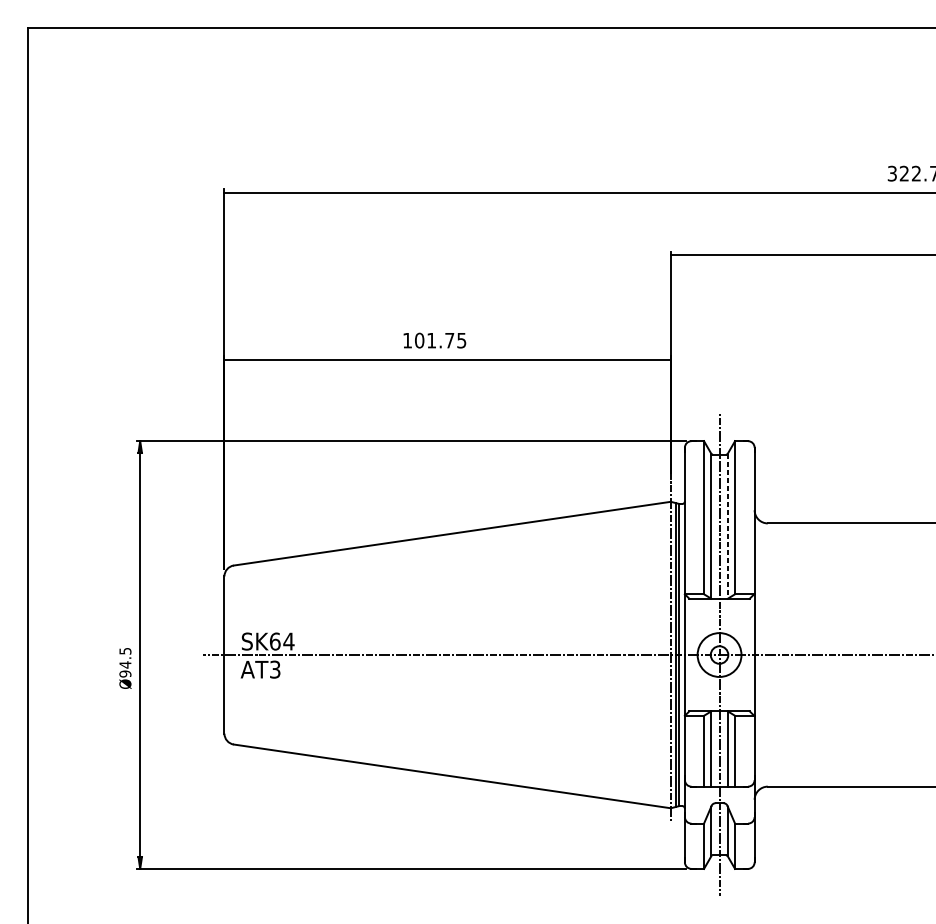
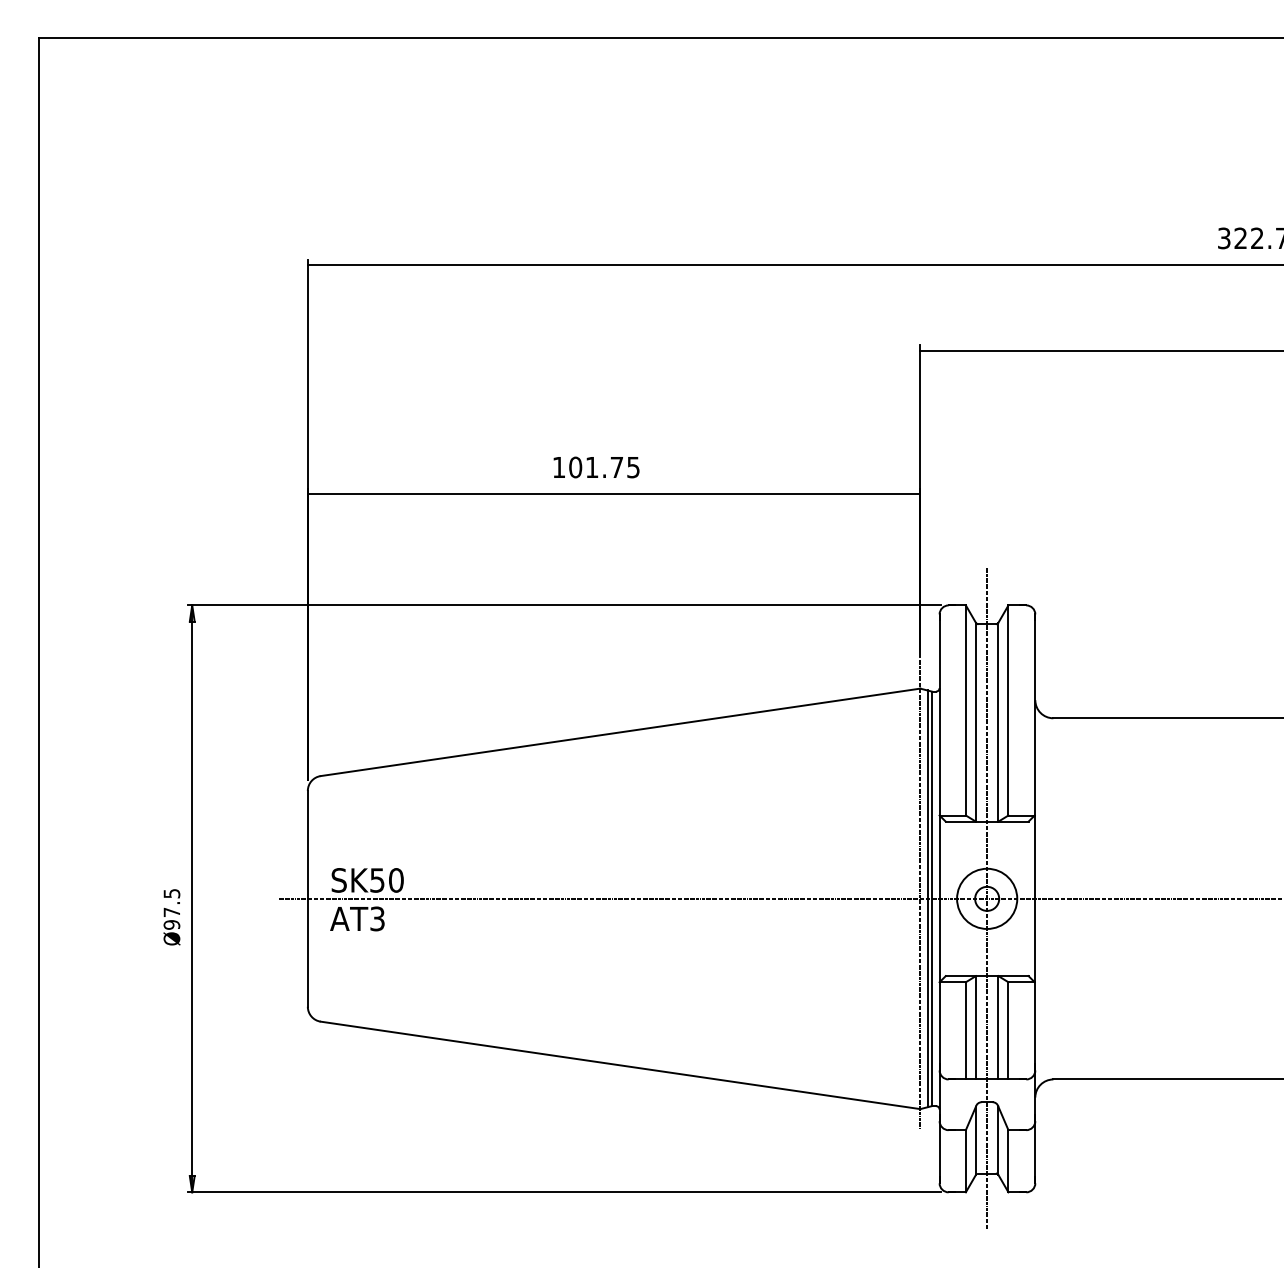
line: (727, 526) -> (998, 722), dashed -> solid
text: (282, 641) -> (387, 880), SK64 -> SK50
text: (125, 664) -> (171, 912), Ø94.5 -> Ø97.5

